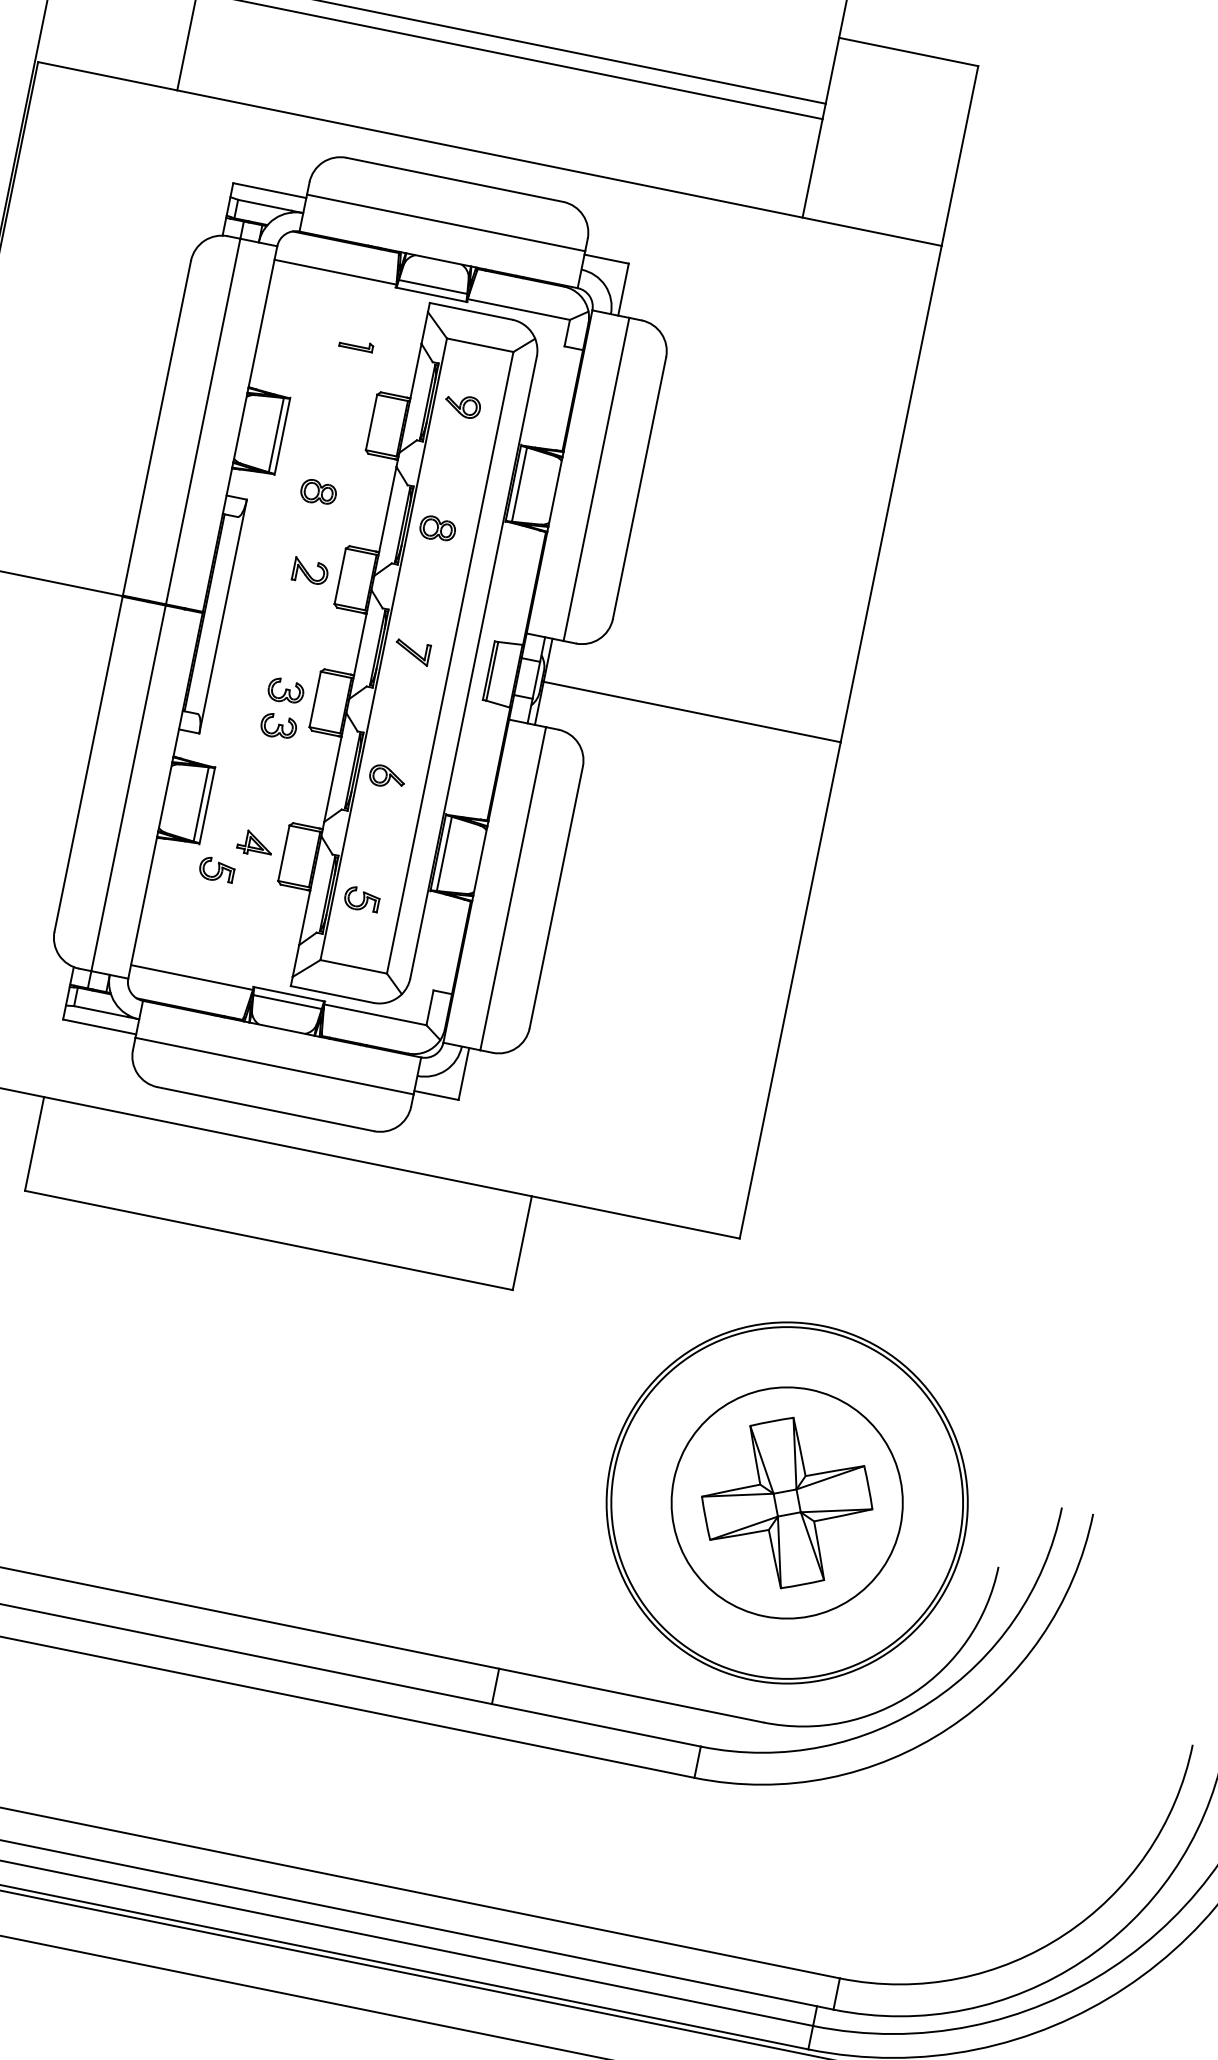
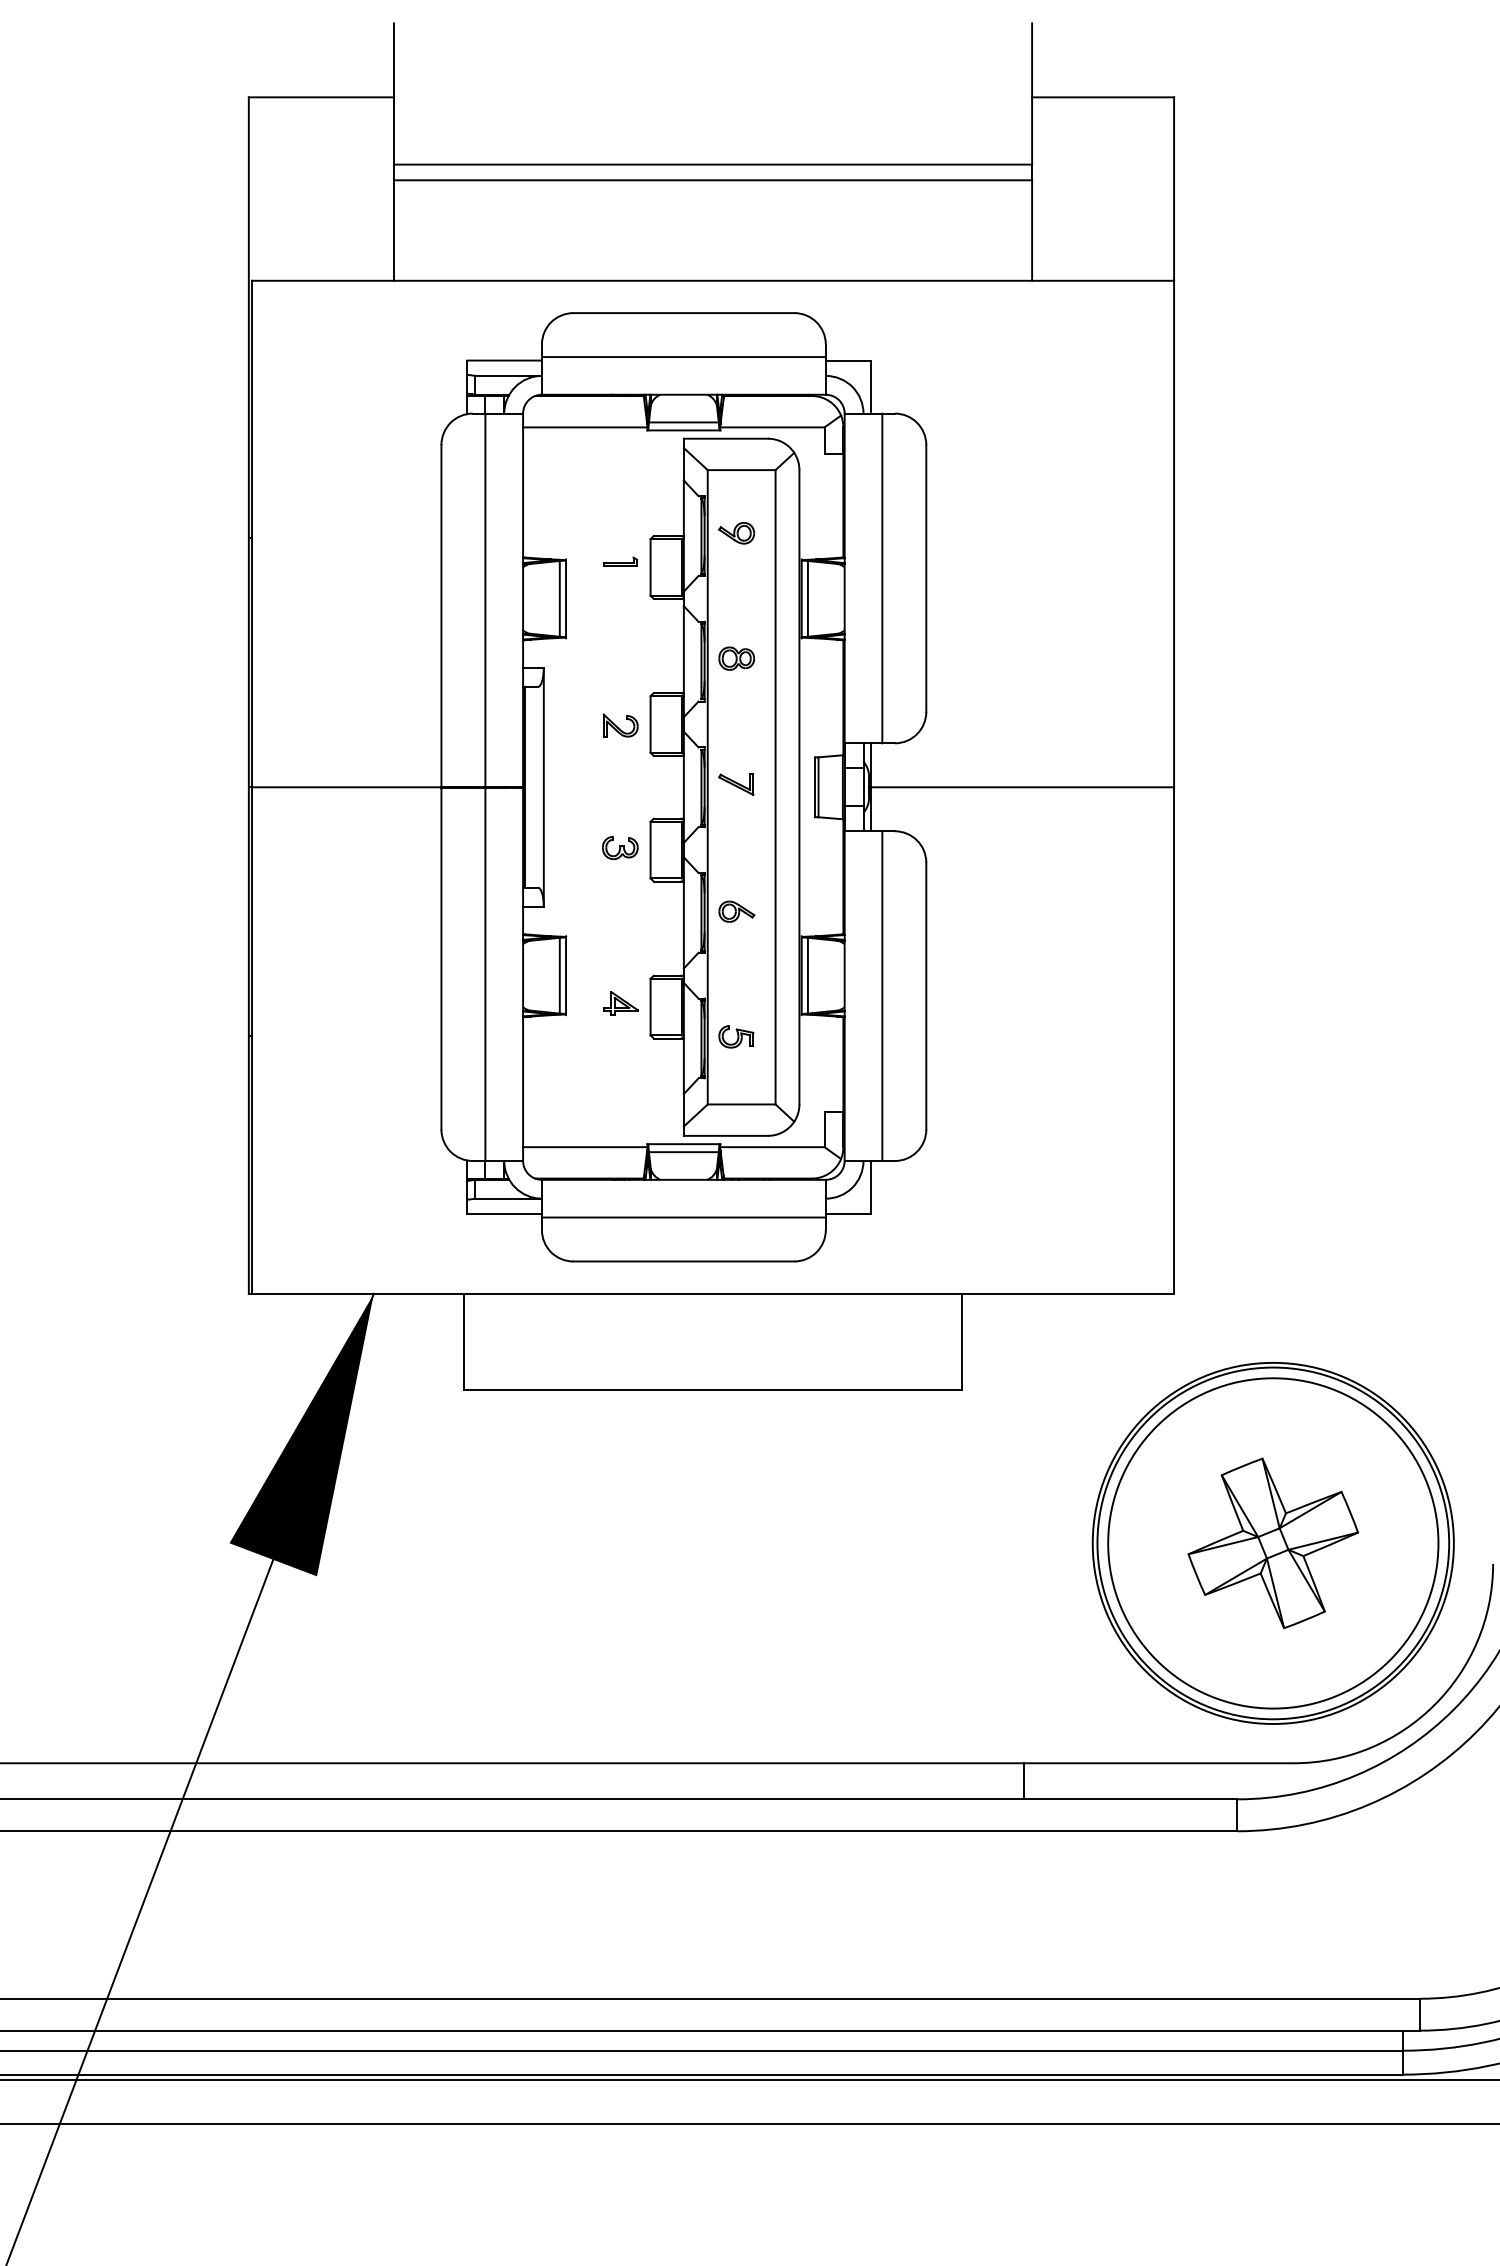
part: (356, 344) -> (620, 561), moved
part: (318, 492) -> (612, 646), removed
part: (278, 727) -> (620, 884), removed
part: (217, 869) -> (588, 1036), removed
circle: (787, 1503) -> (1273, 1543), size x1.43

